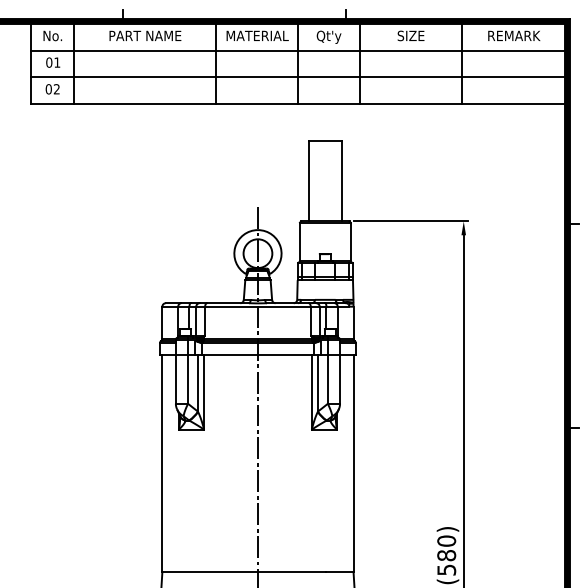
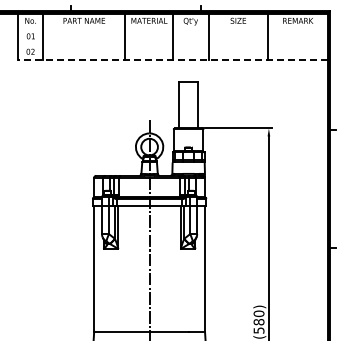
line: (297, 50) -> (172, 29), removed
line: (297, 76) -> (172, 44), removed
line: (297, 104) -> (172, 60), solid -> dashed

